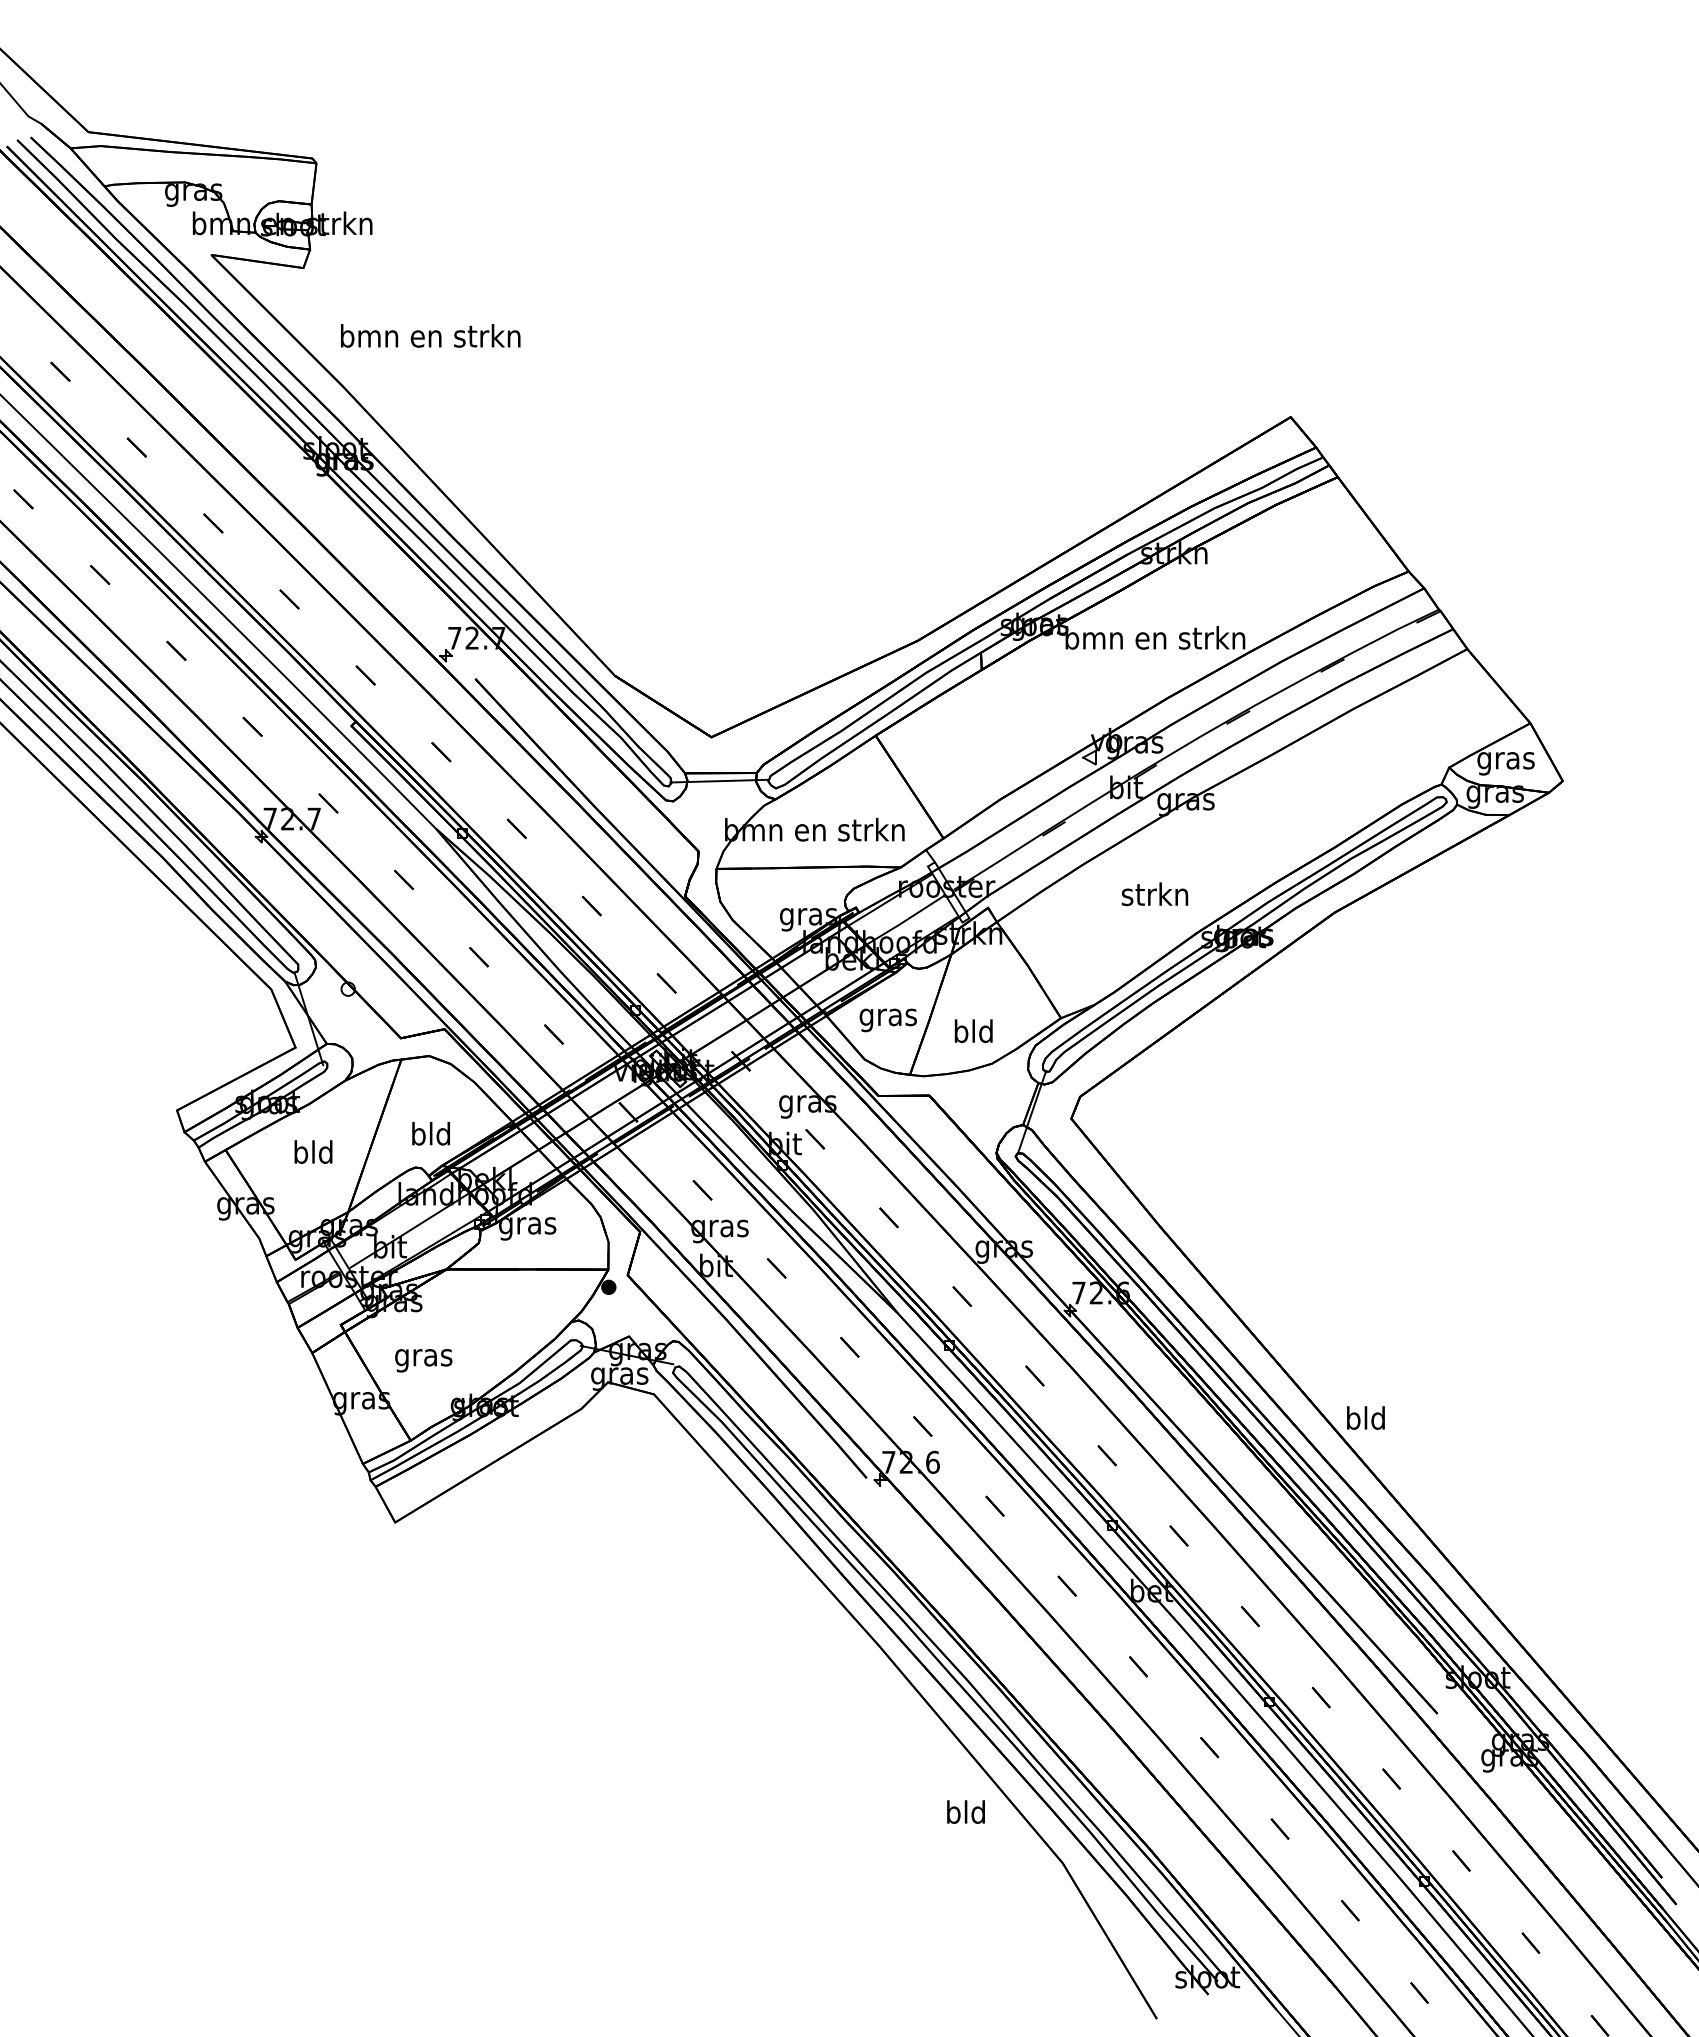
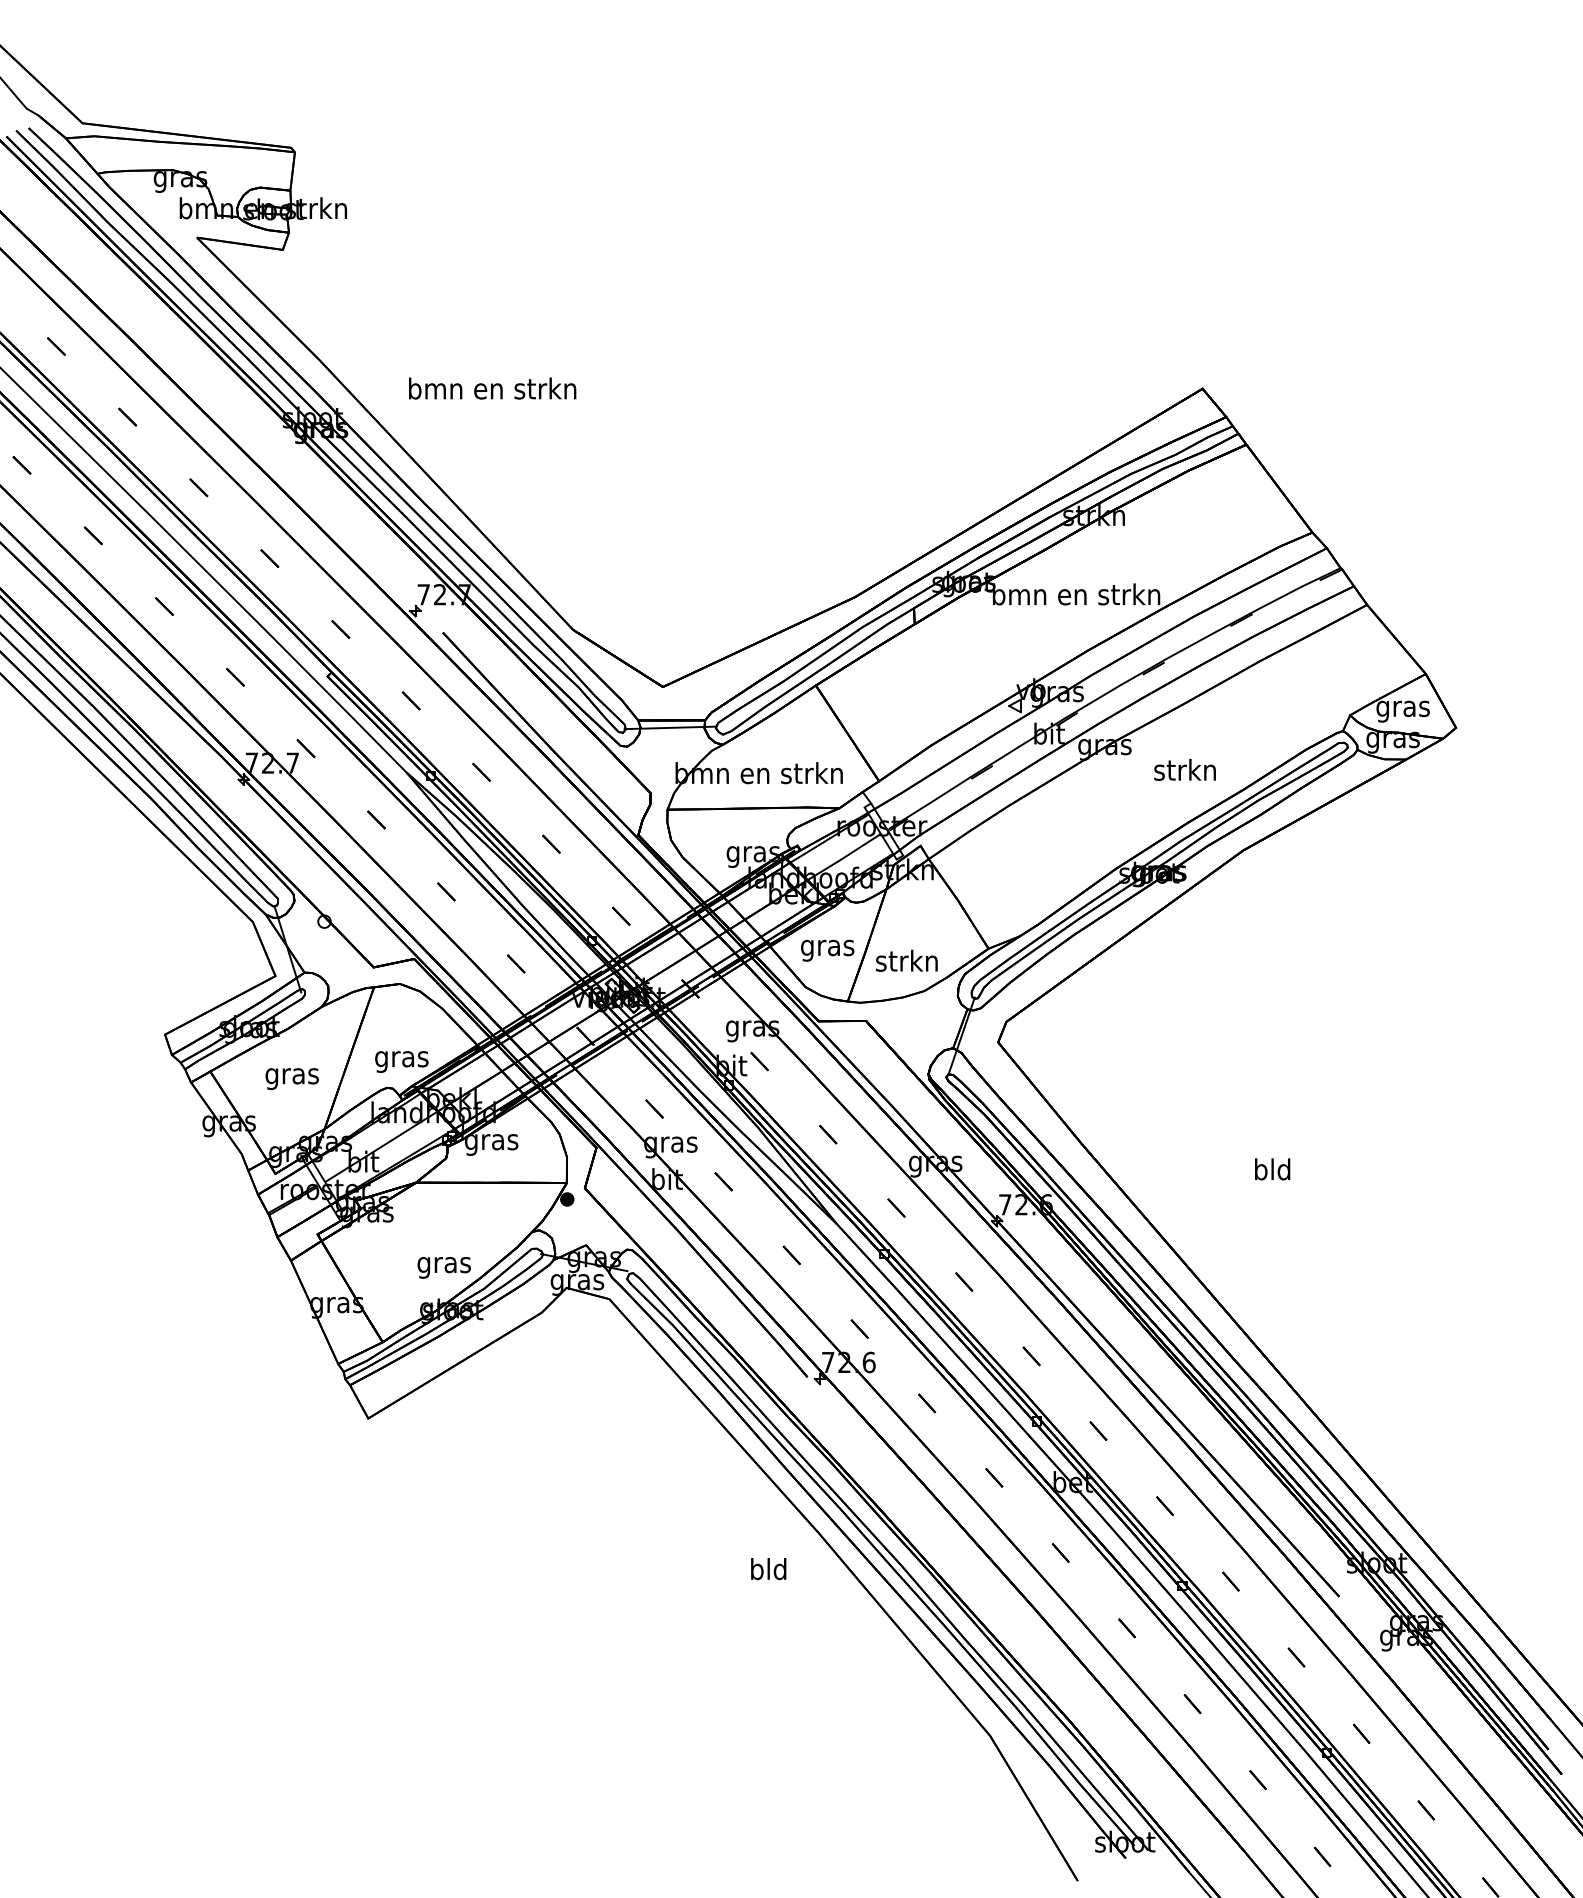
text: (430, 335) -> (492, 388), moved
text: (1154, 894) -> (1184, 770), moved
text: (973, 1031) -> (907, 961), bld -> strkn
text: (430, 1136) -> (401, 1058), bld -> gras
text: (313, 1154) -> (292, 1075), bld -> gras
text: (423, 1360) -> (444, 1267), moved
text: (1365, 1417) -> (1272, 1168), moved
text: (965, 1811) -> (768, 1568), moved

